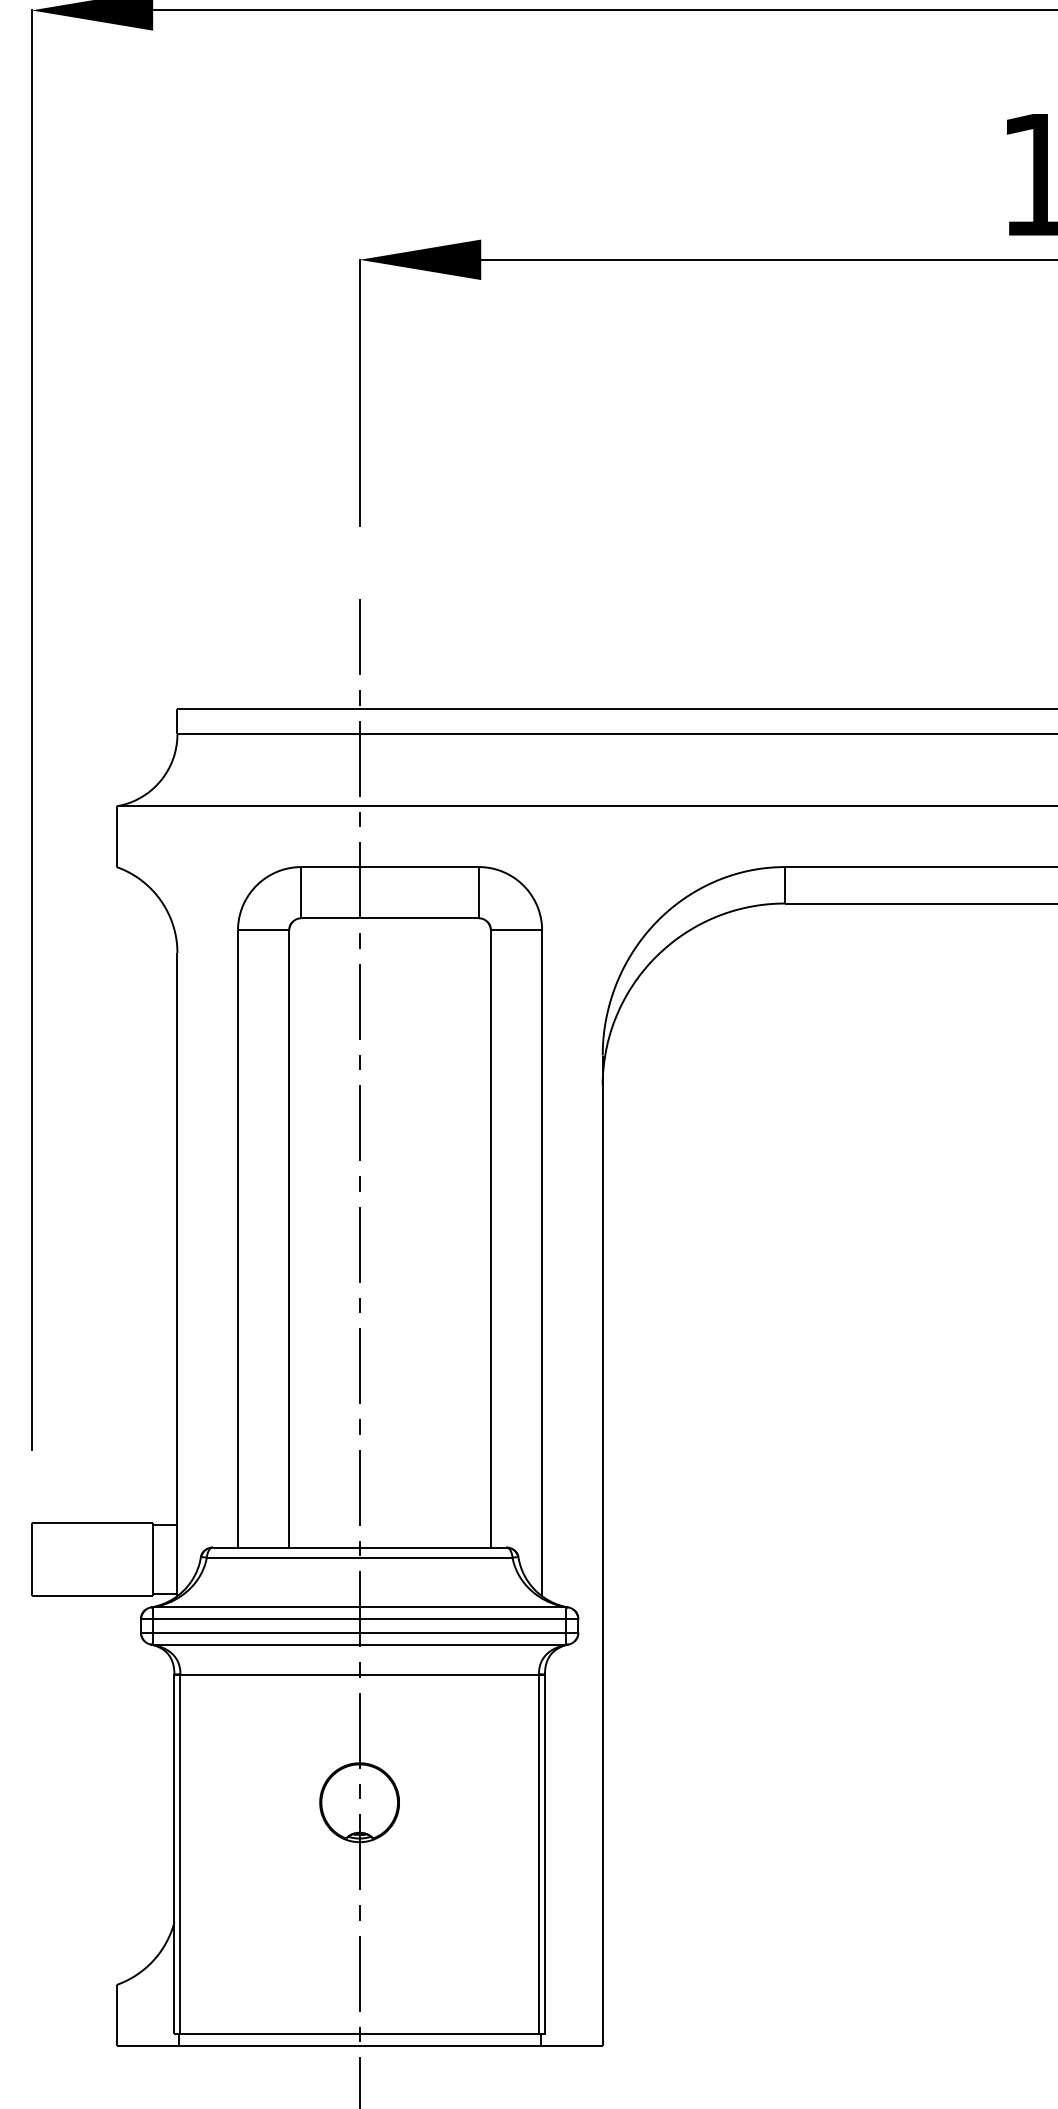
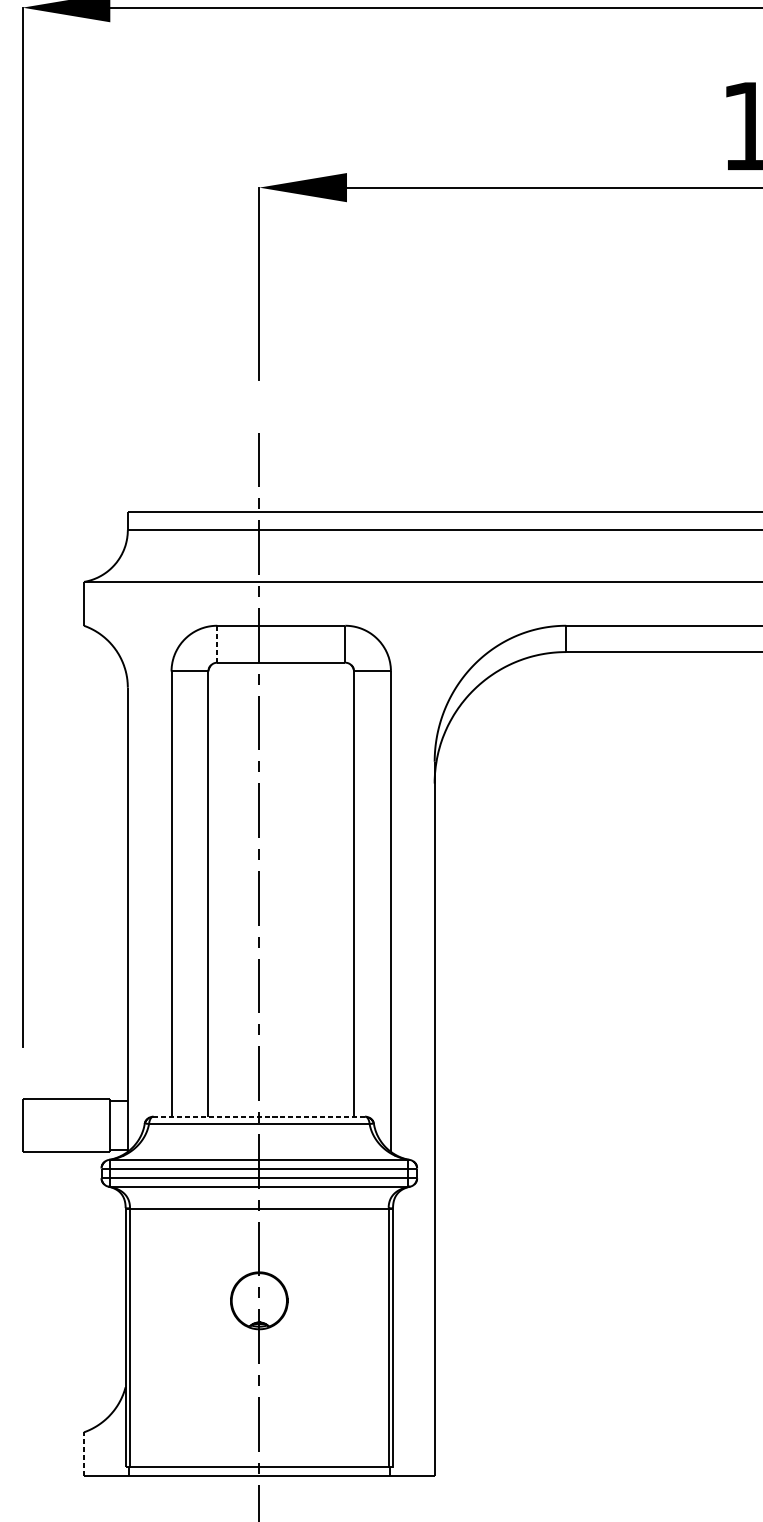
line: (301, 892) -> (217, 644), solid -> dashed
line: (359, 1547) -> (259, 1116), solid -> dashed
line: (116, 2014) -> (83, 1453), solid -> dashed

